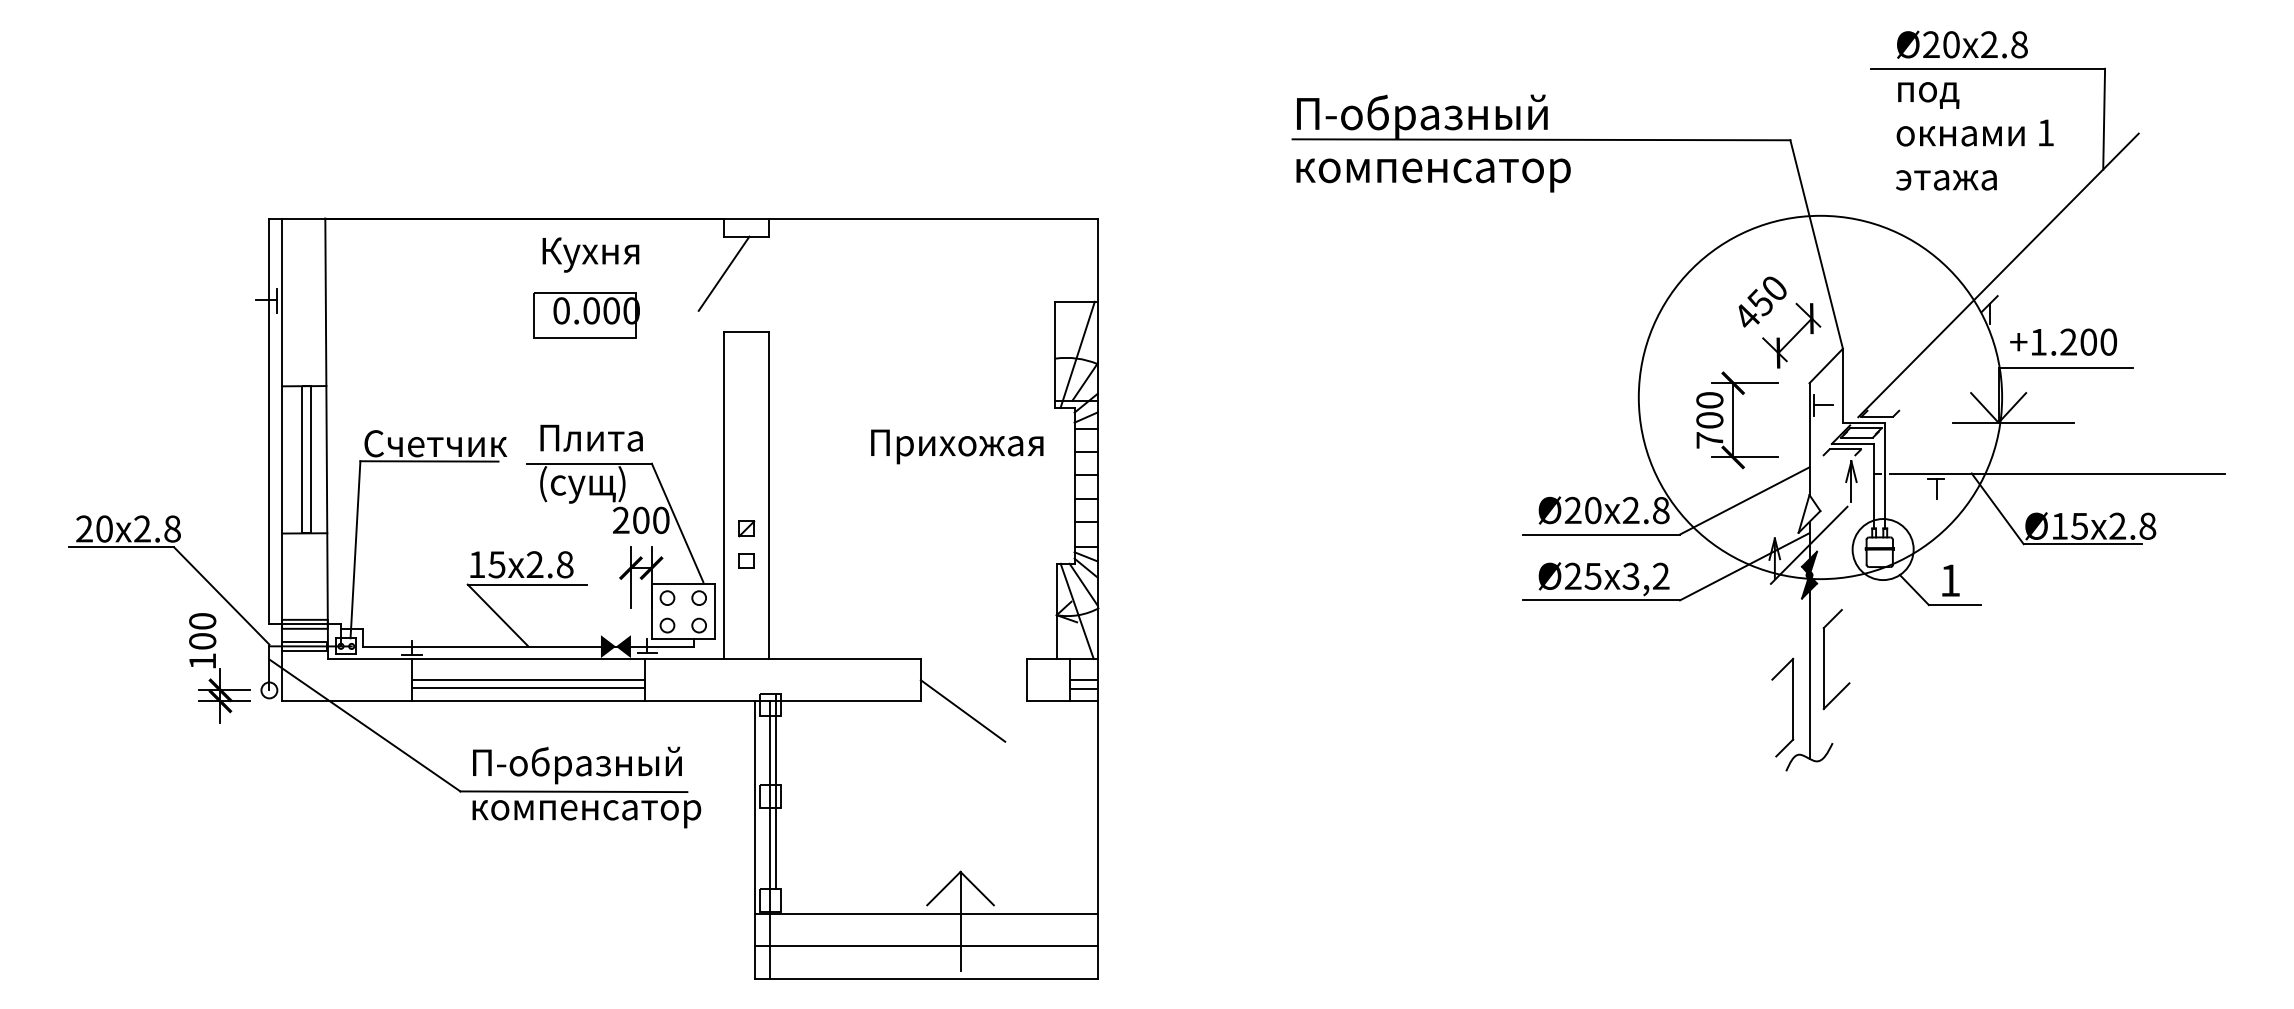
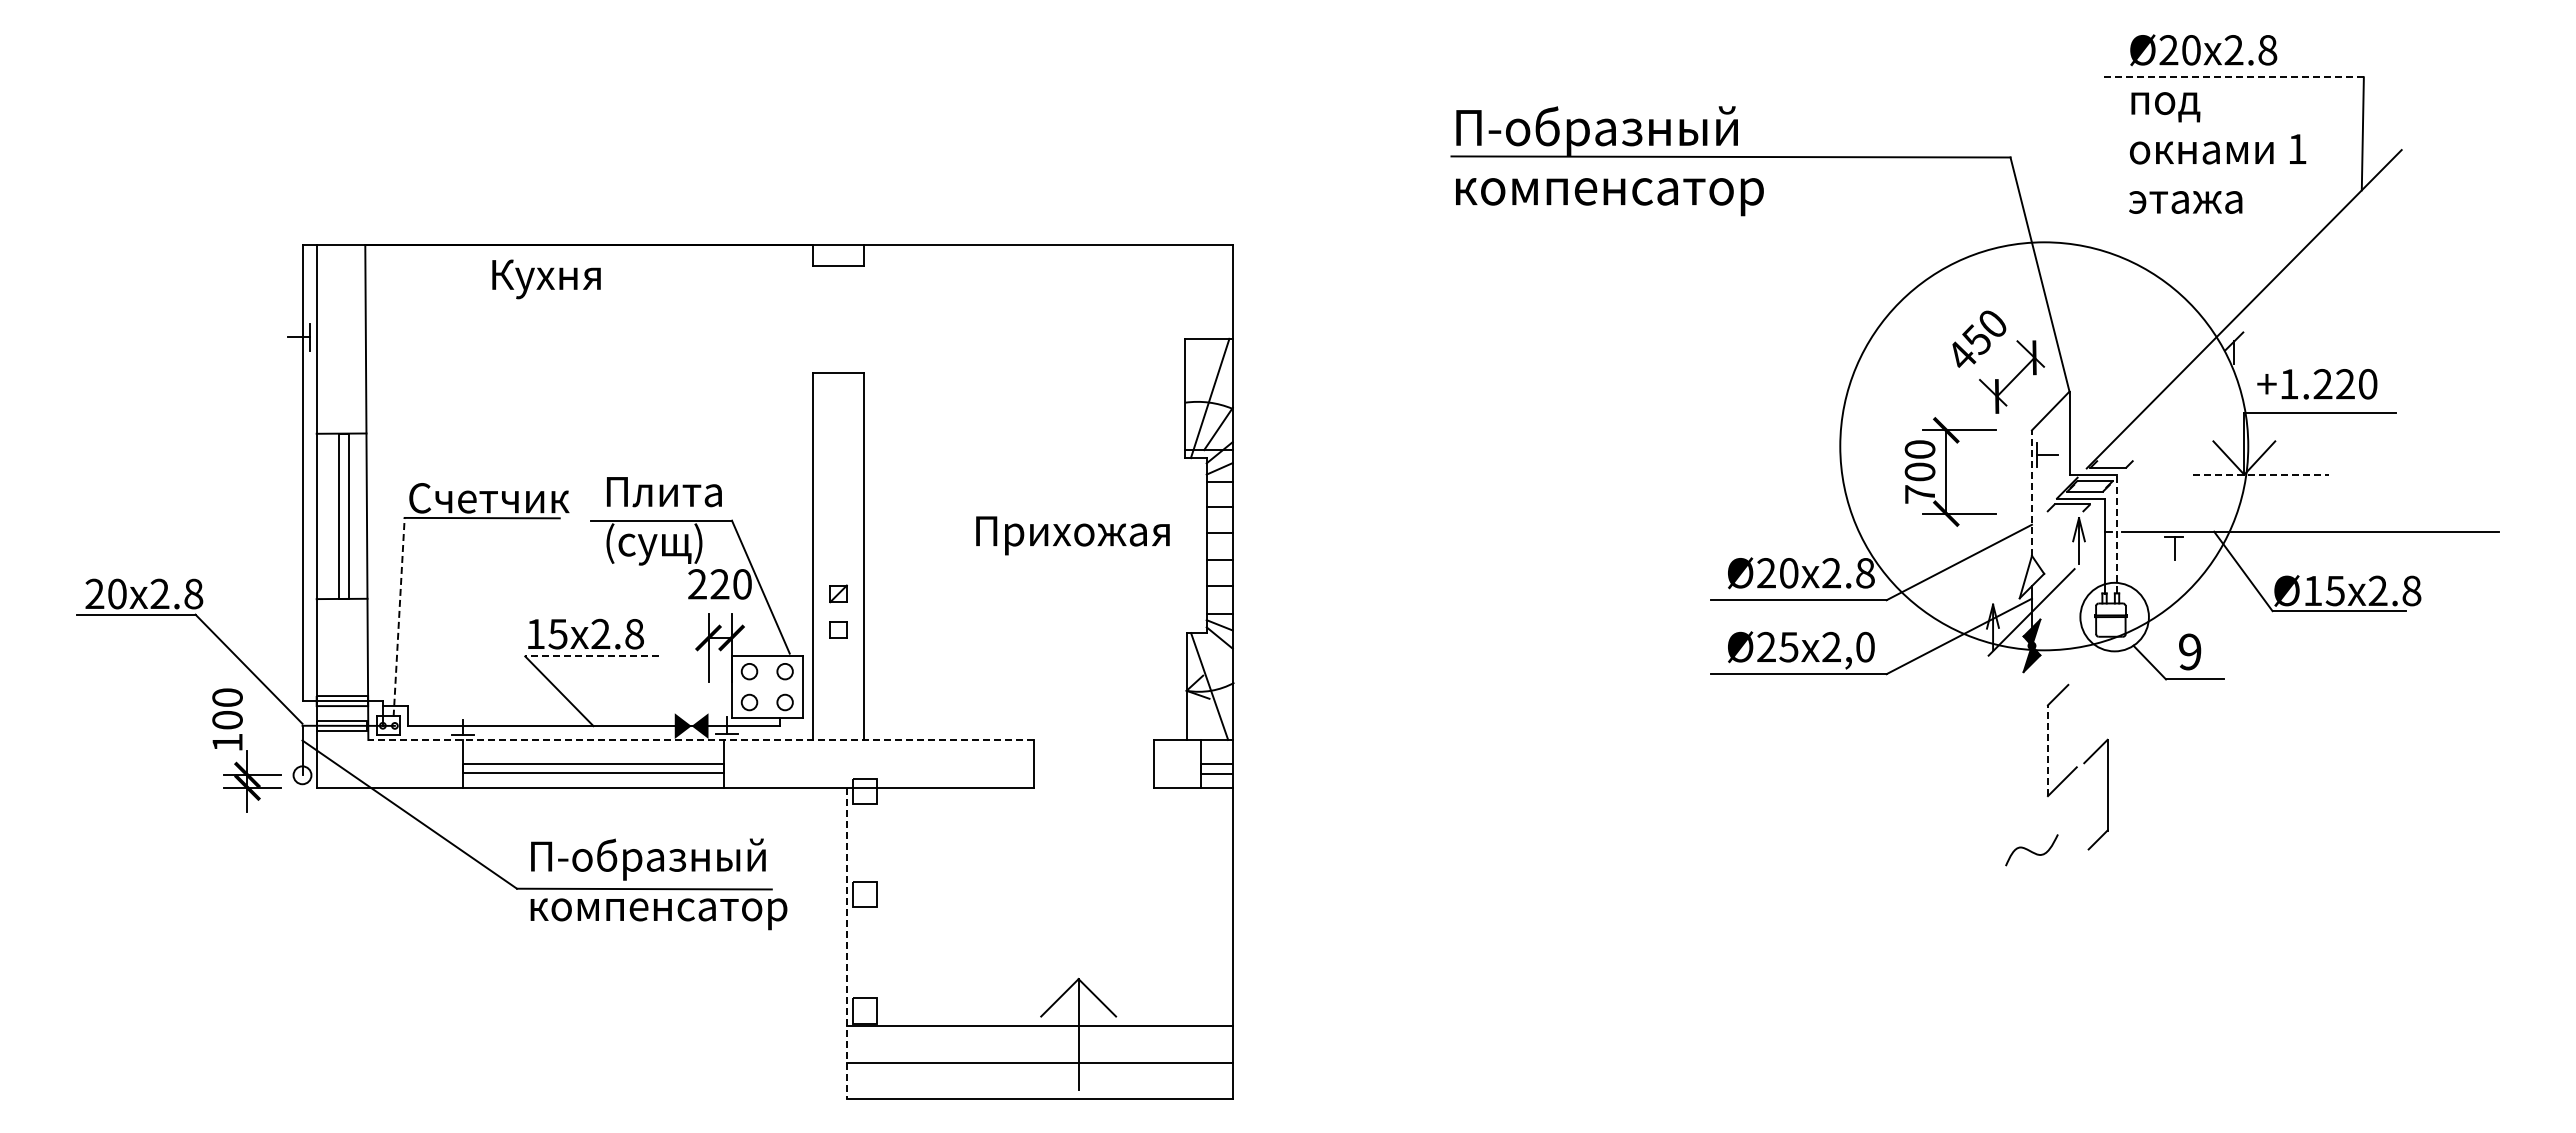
line: (1988, 69) -> (2232, 77), solid -> dashed
text: (590, 255) -> (546, 279), moved
line: (723, 273) -> (812, 307), removed
part: (586, 315) -> (658, 354), removed
text: (2088, 342) -> (2345, 384), +1.200 -> +1.220
line: (2013, 422) -> (2260, 474), solid -> dashed
line: (1809, 439) -> (2031, 493), solid -> dashed
text: (956, 446) -> (1072, 535), moved
line: (1885, 475) -> (2117, 533), solid -> dashed
text: (640, 520) -> (719, 584), 200 -> 220
line: (355, 549) -> (399, 617), solid -> dashed
text: (1646, 576) -> (1848, 647), 3,2 -> 2,0
text: (1950, 580) -> (2190, 651), 1 -> 9
line: (527, 584) -> (592, 656), solid -> dashed
line: (1083, 584) -> (1216, 656), removed
line: (624, 658) -> (701, 739), solid -> dashed
line: (1823, 668) -> (2047, 750), solid -> dashed
line: (1809, 674) -> (2031, 757), removed
part: (1793, 707) -> (2107, 794), moved
line: (963, 710) -> (1081, 797), removed
line: (776, 791) -> (871, 888), removed
line: (769, 839) -> (864, 942), removed
line: (754, 840) -> (847, 943), solid -> dashed

